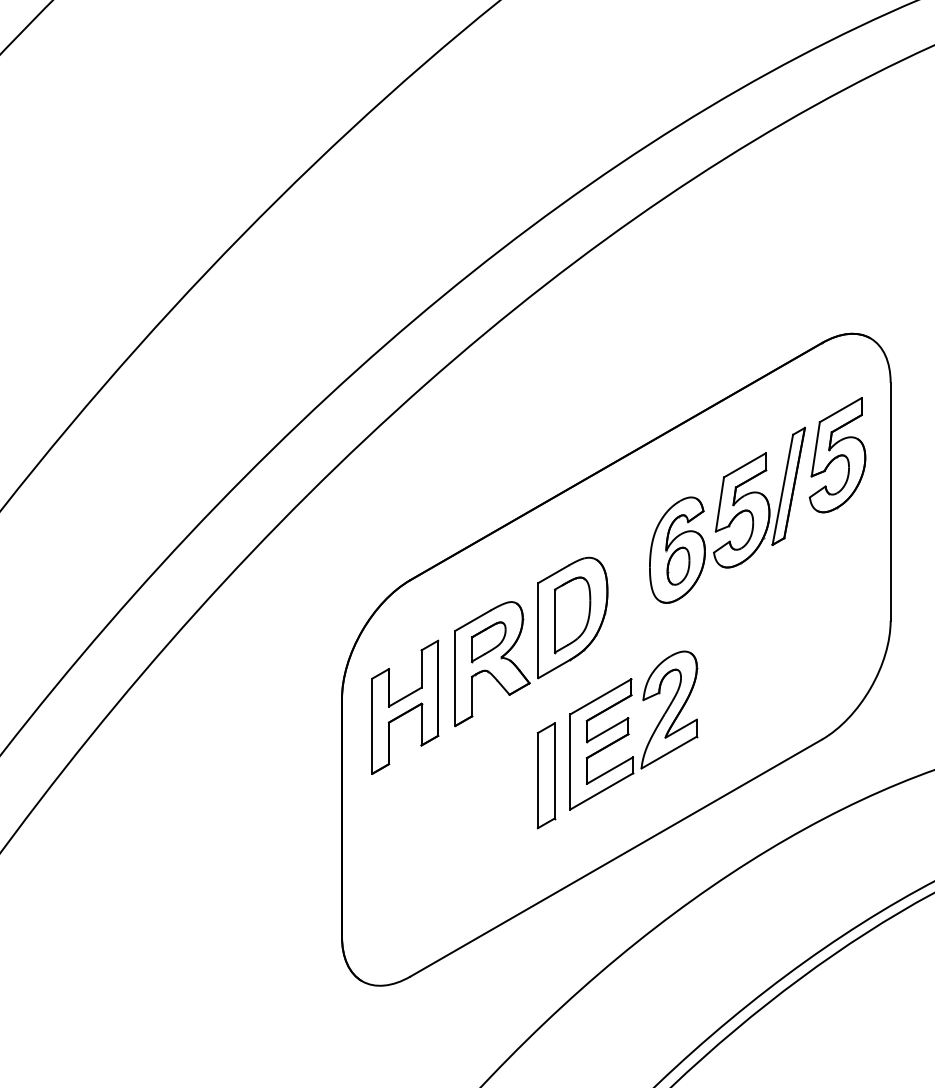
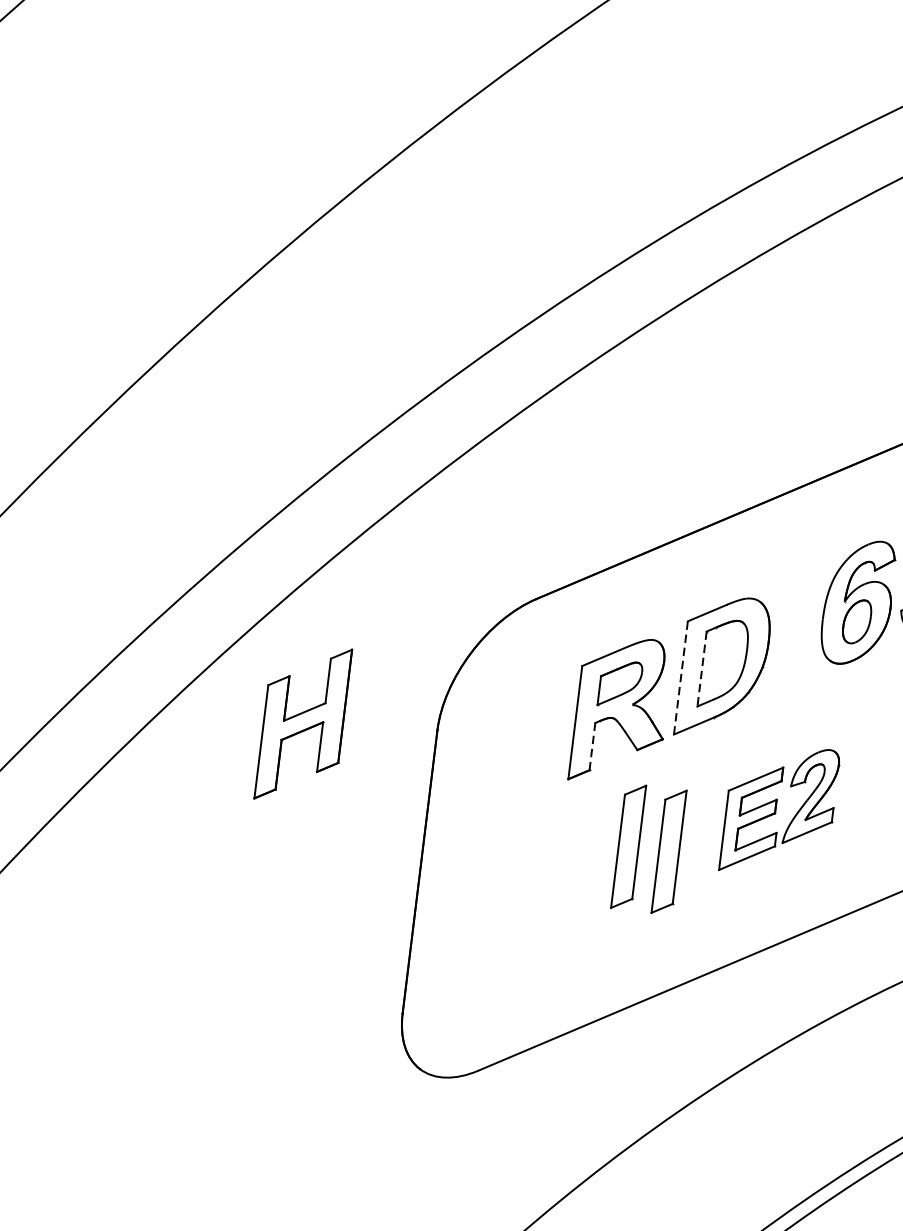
line: (554, 621) -> (701, 669), solid -> dashed
line: (538, 630) -> (681, 677), solid -> dashed
line: (472, 696) -> (592, 746), solid -> dashed
part: (405, 706) -> (303, 723), moved
part: (633, 730) -> (779, 810), size x0.7
part: (512, 775) -> (629, 846), added

